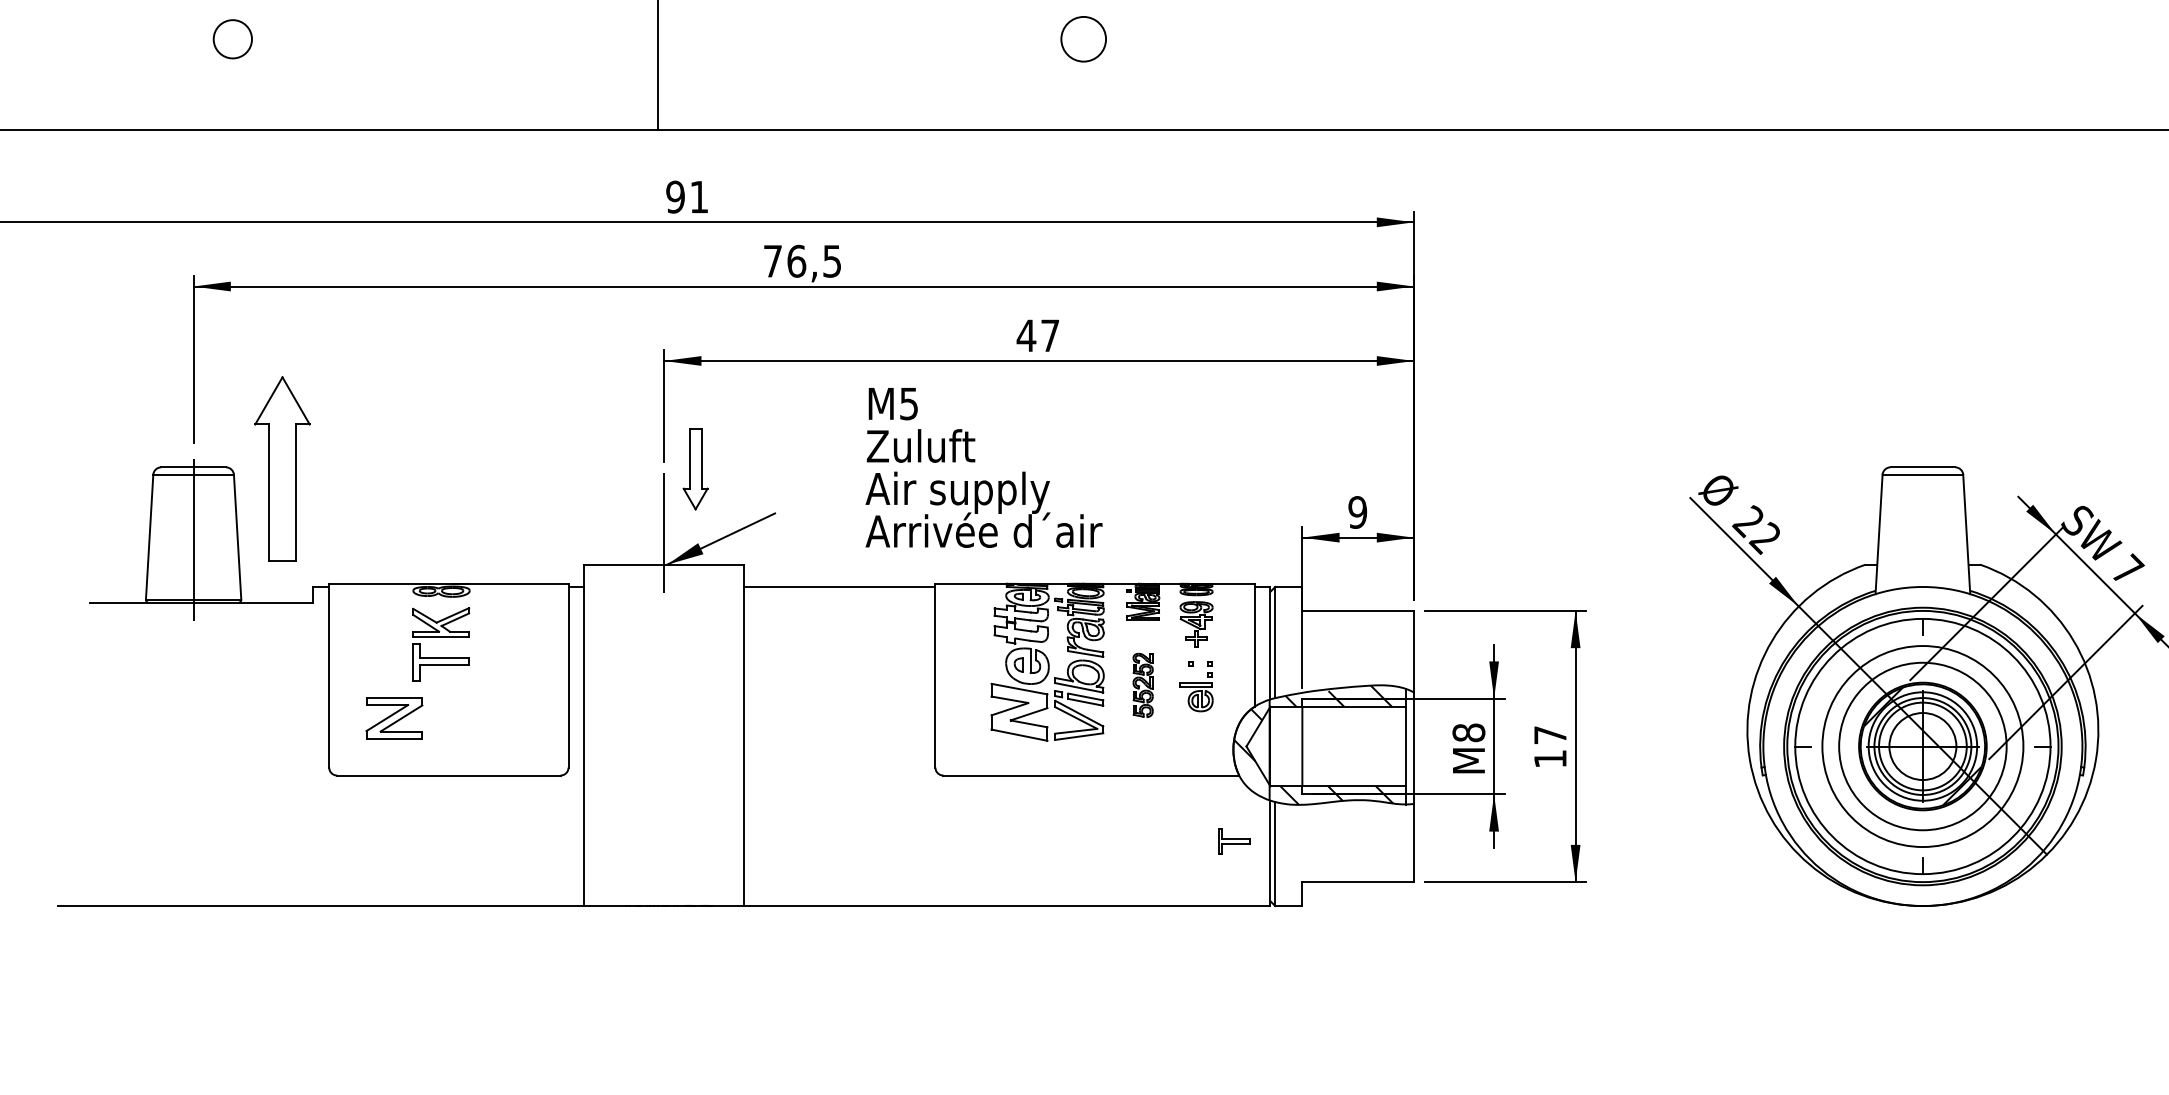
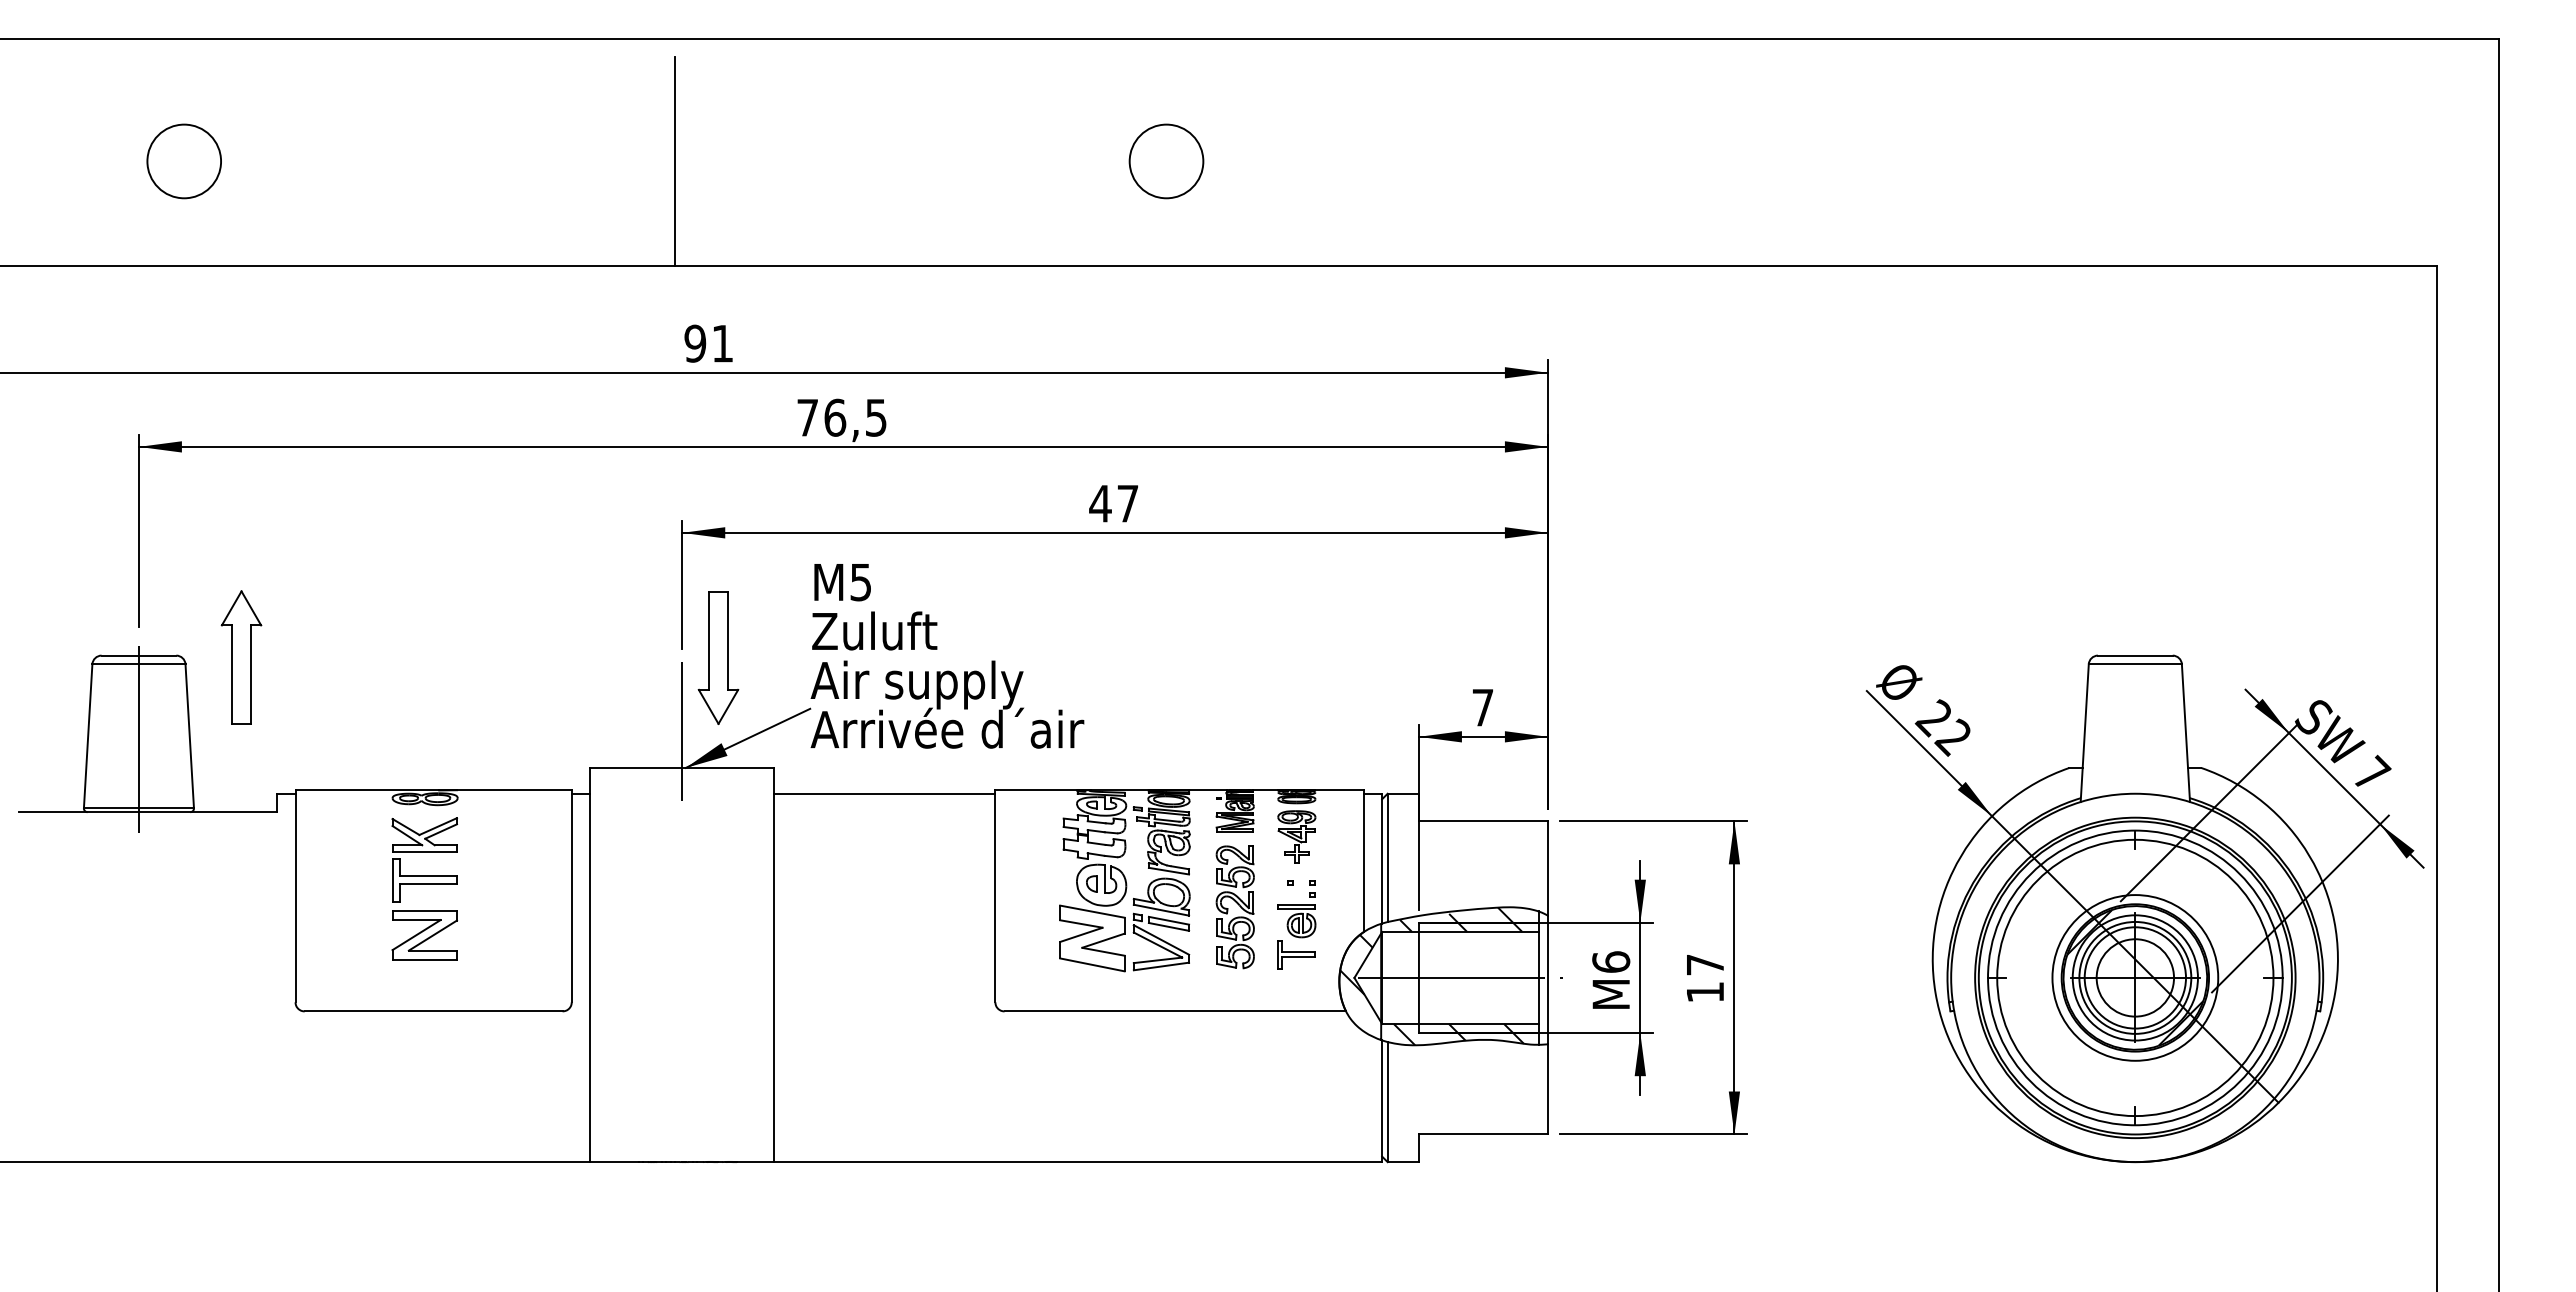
circle: (233, 39) -> (184, 161), size x1.67
circle: (1083, 39) -> (1166, 161), size x1.43
part: (975, 462) -> (937, 649), moved
part: (282, 468) -> (241, 657), size x0.62
part: (695, 468) -> (718, 657), size x1.43
text: (1357, 512) -> (1482, 707), 9 -> 7
part: (1142, 685) -> (1234, 907), size x1.67
part: (394, 718) -> (424, 935), moved
text: (1469, 732) -> (1611, 961), M8 -> M6
line: (1338, 746) -> (1460, 977), added
circle: (1923, 746) -> (2135, 977), size x0.71
circle: (1923, 746) -> (2135, 977), size x1.43
part: (1234, 841) -> (1296, 954), moved

